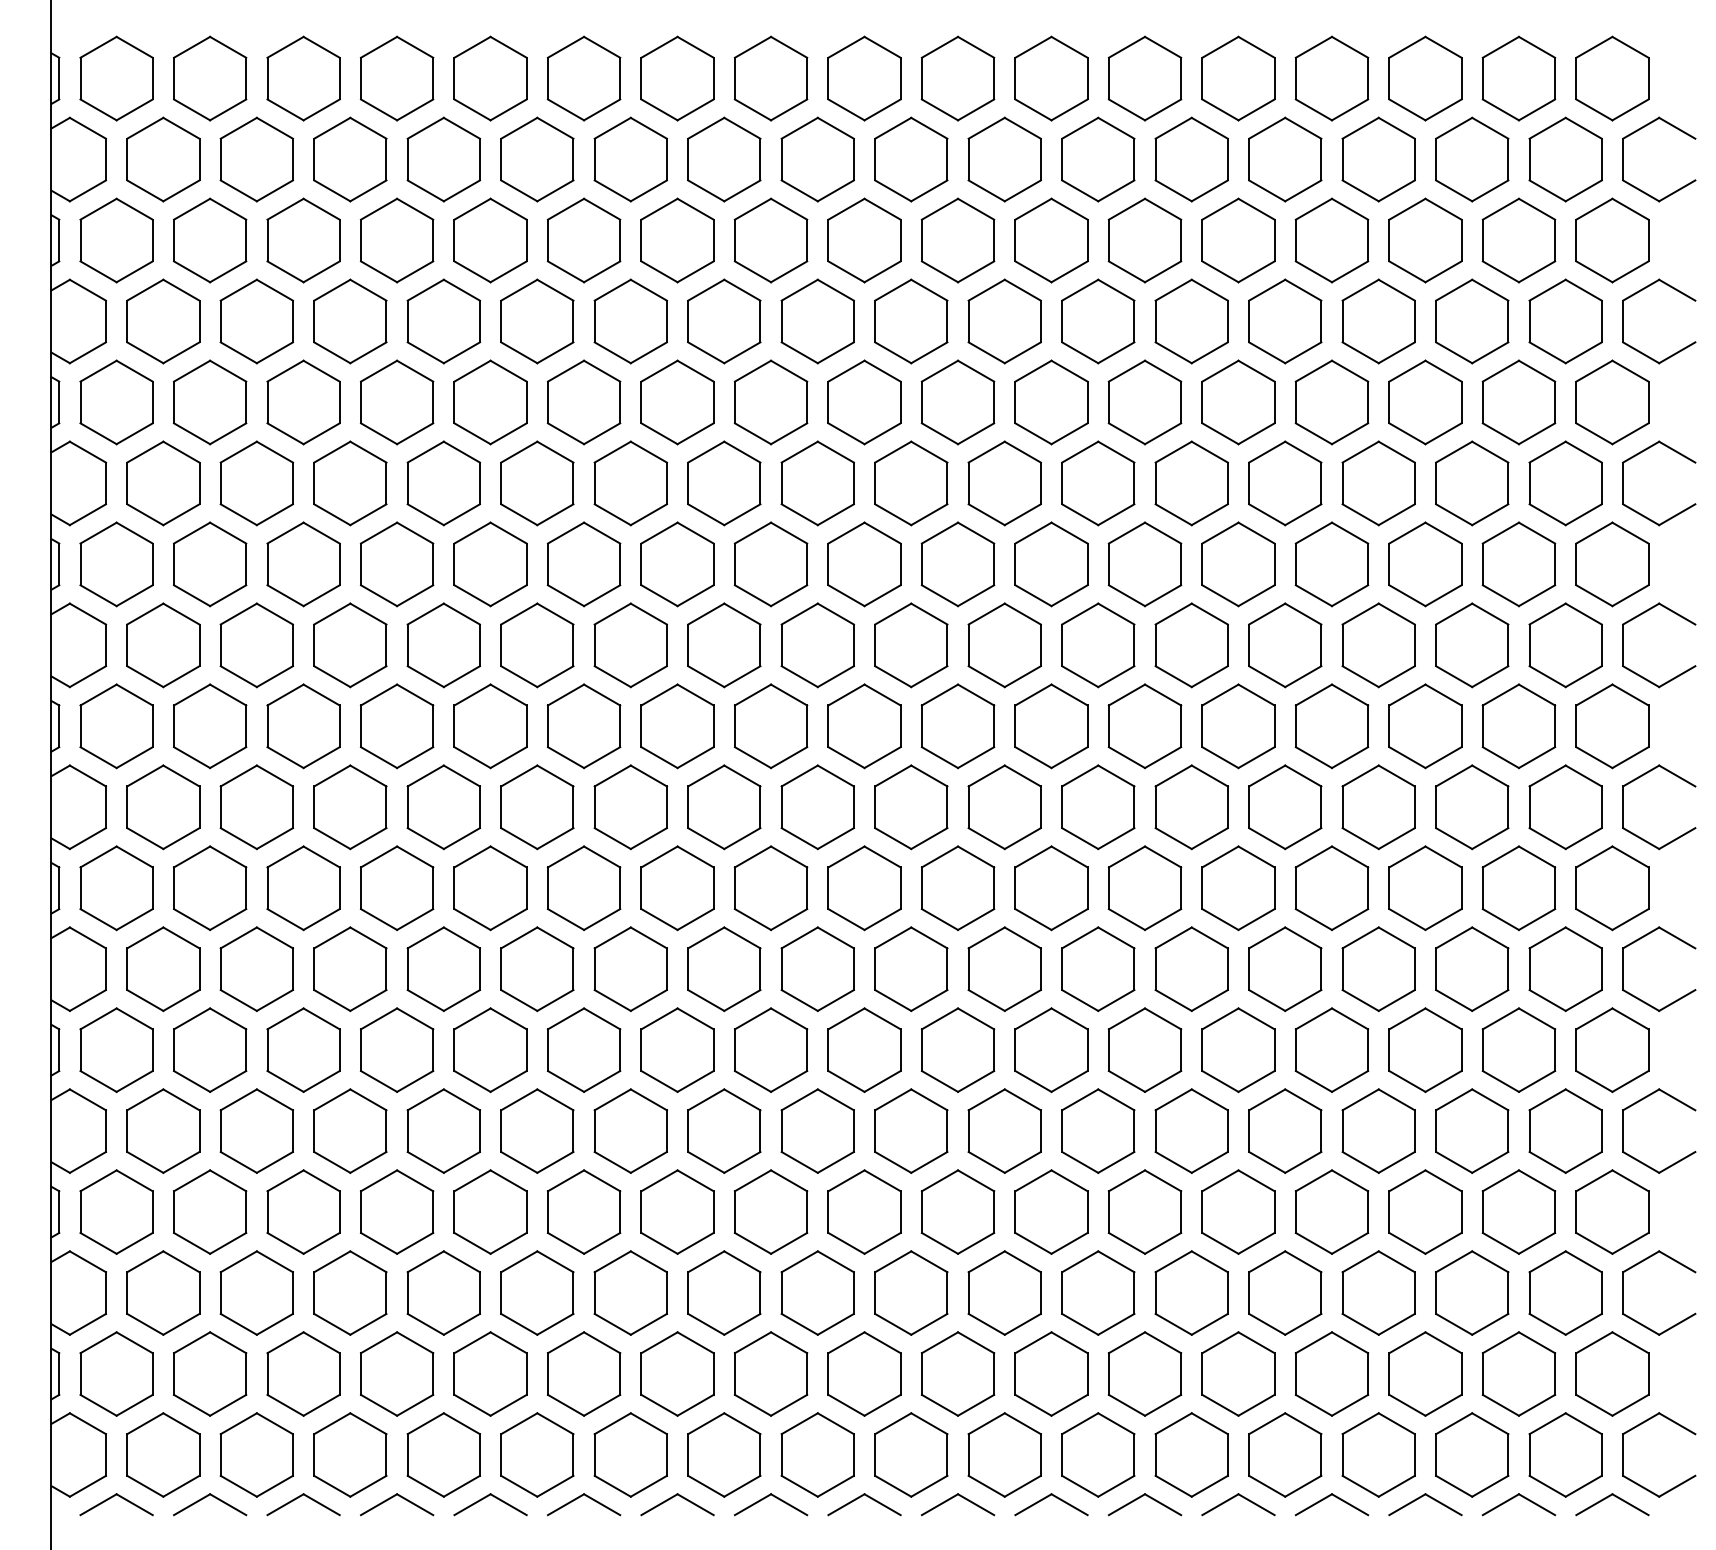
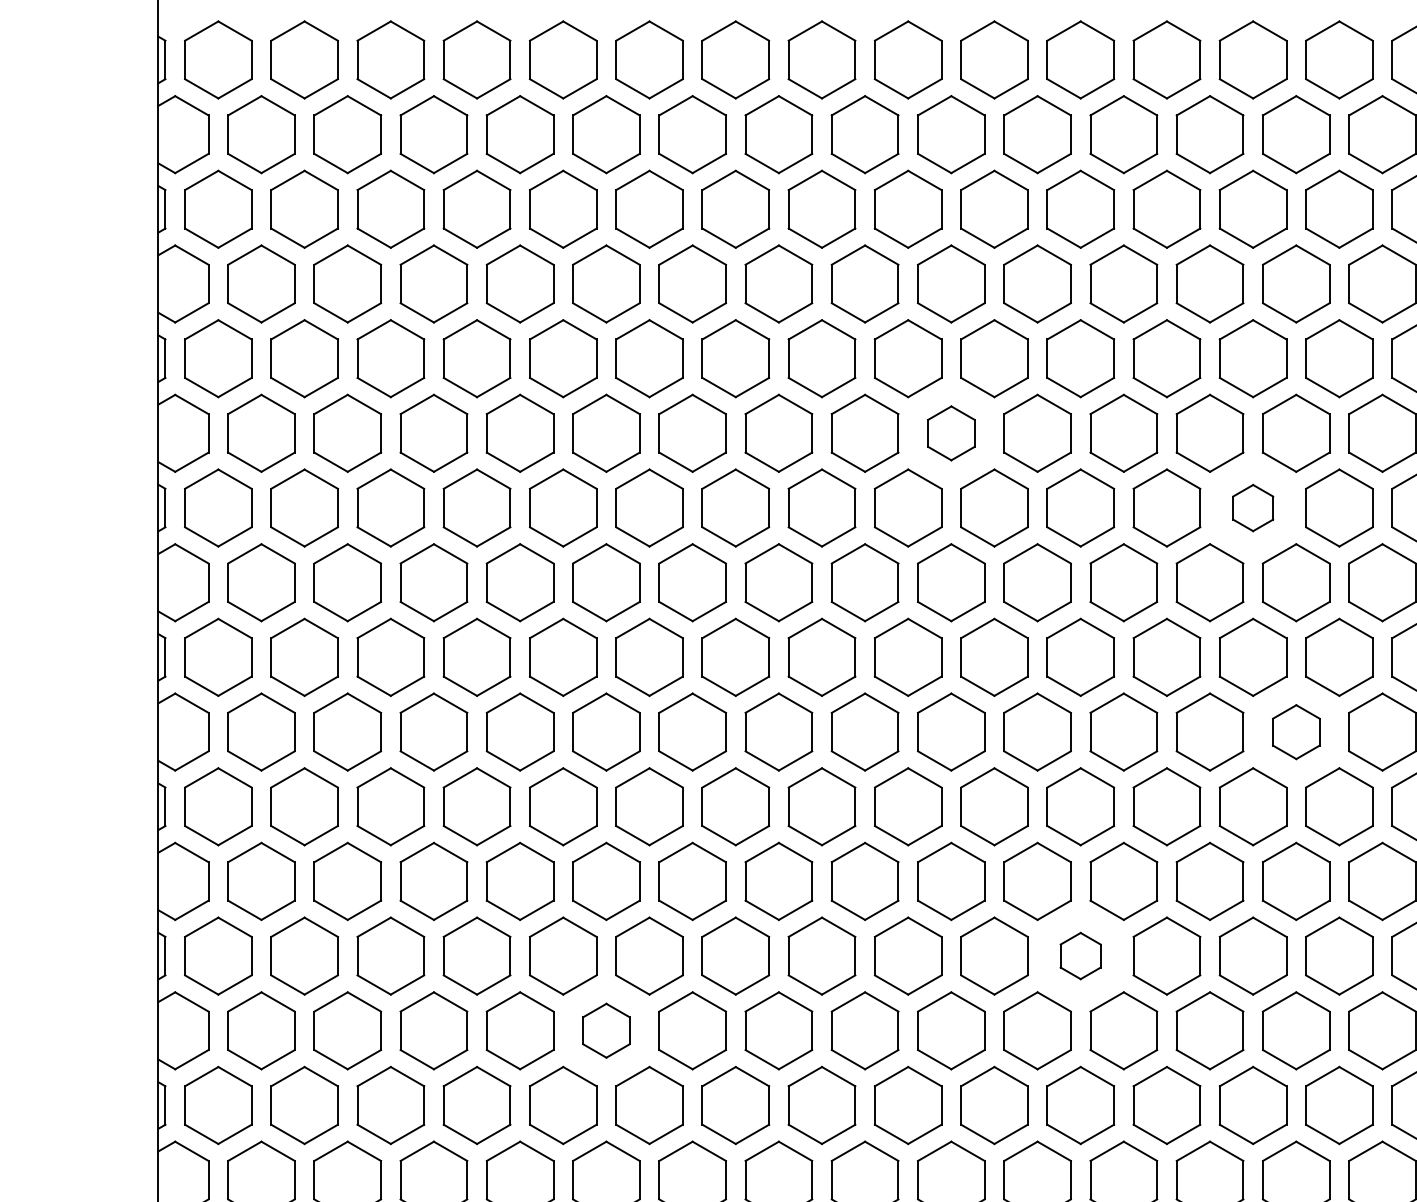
part: (911, 483) -> (951, 433), size x0.7
part: (1238, 564) -> (1253, 508), size x0.6
part: (1285, 807) -> (1296, 732), size x0.7
part: (1051, 1049) -> (1080, 955), size x0.6
part: (537, 1130) -> (606, 1030), size x0.7

